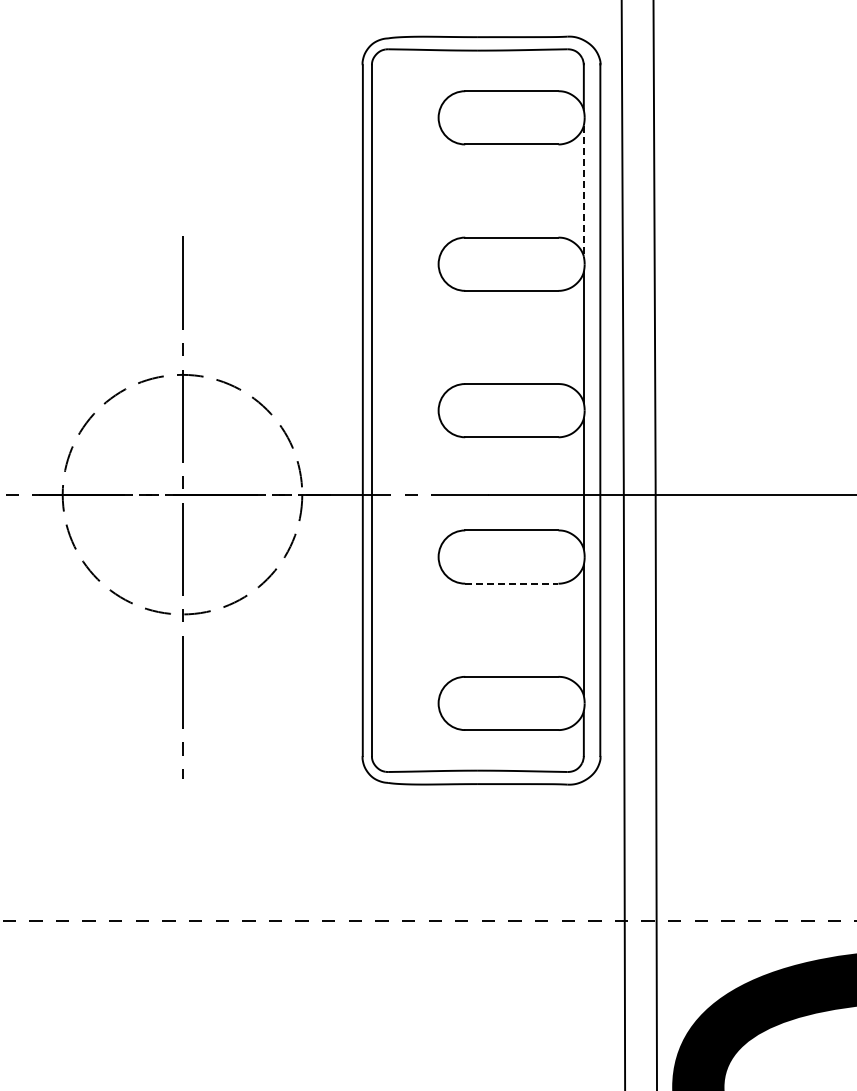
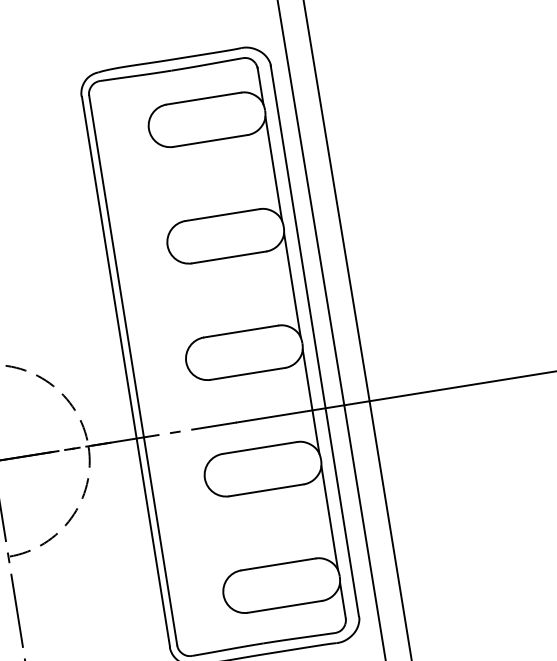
line: (583, 191) -> (273, 169), dashed -> solid
line: (511, 583) -> (266, 490), dashed -> solid

